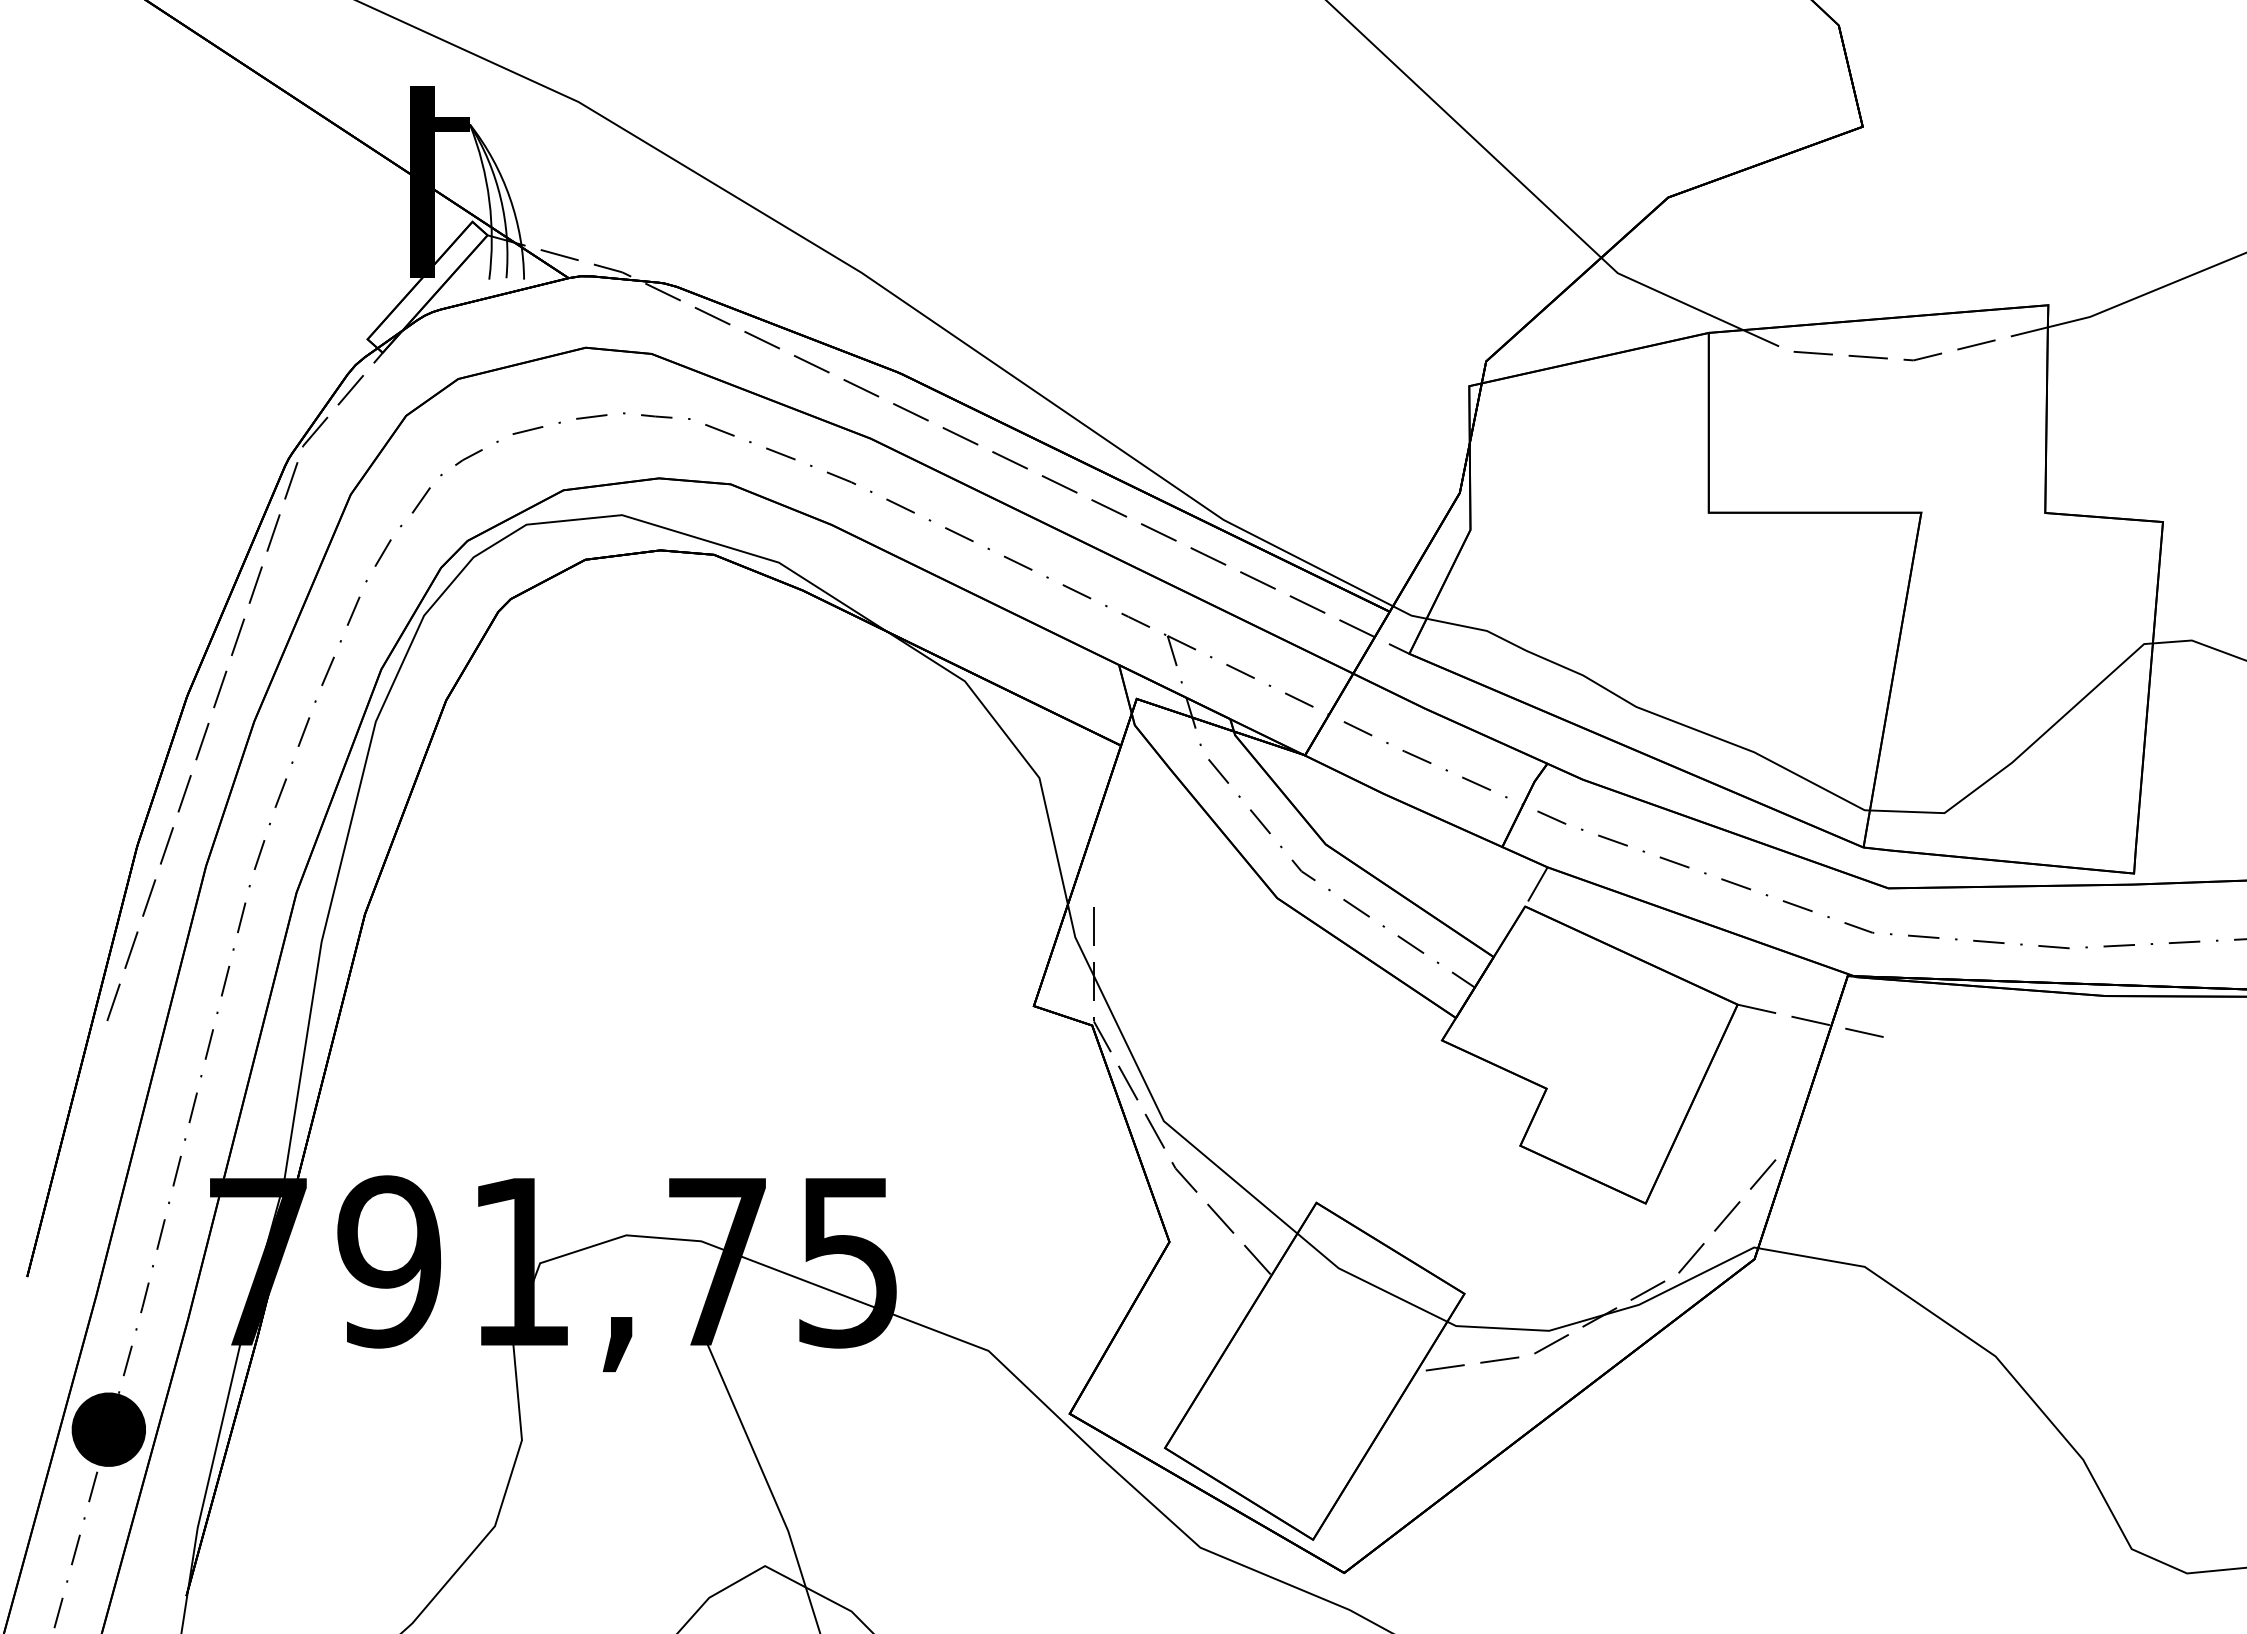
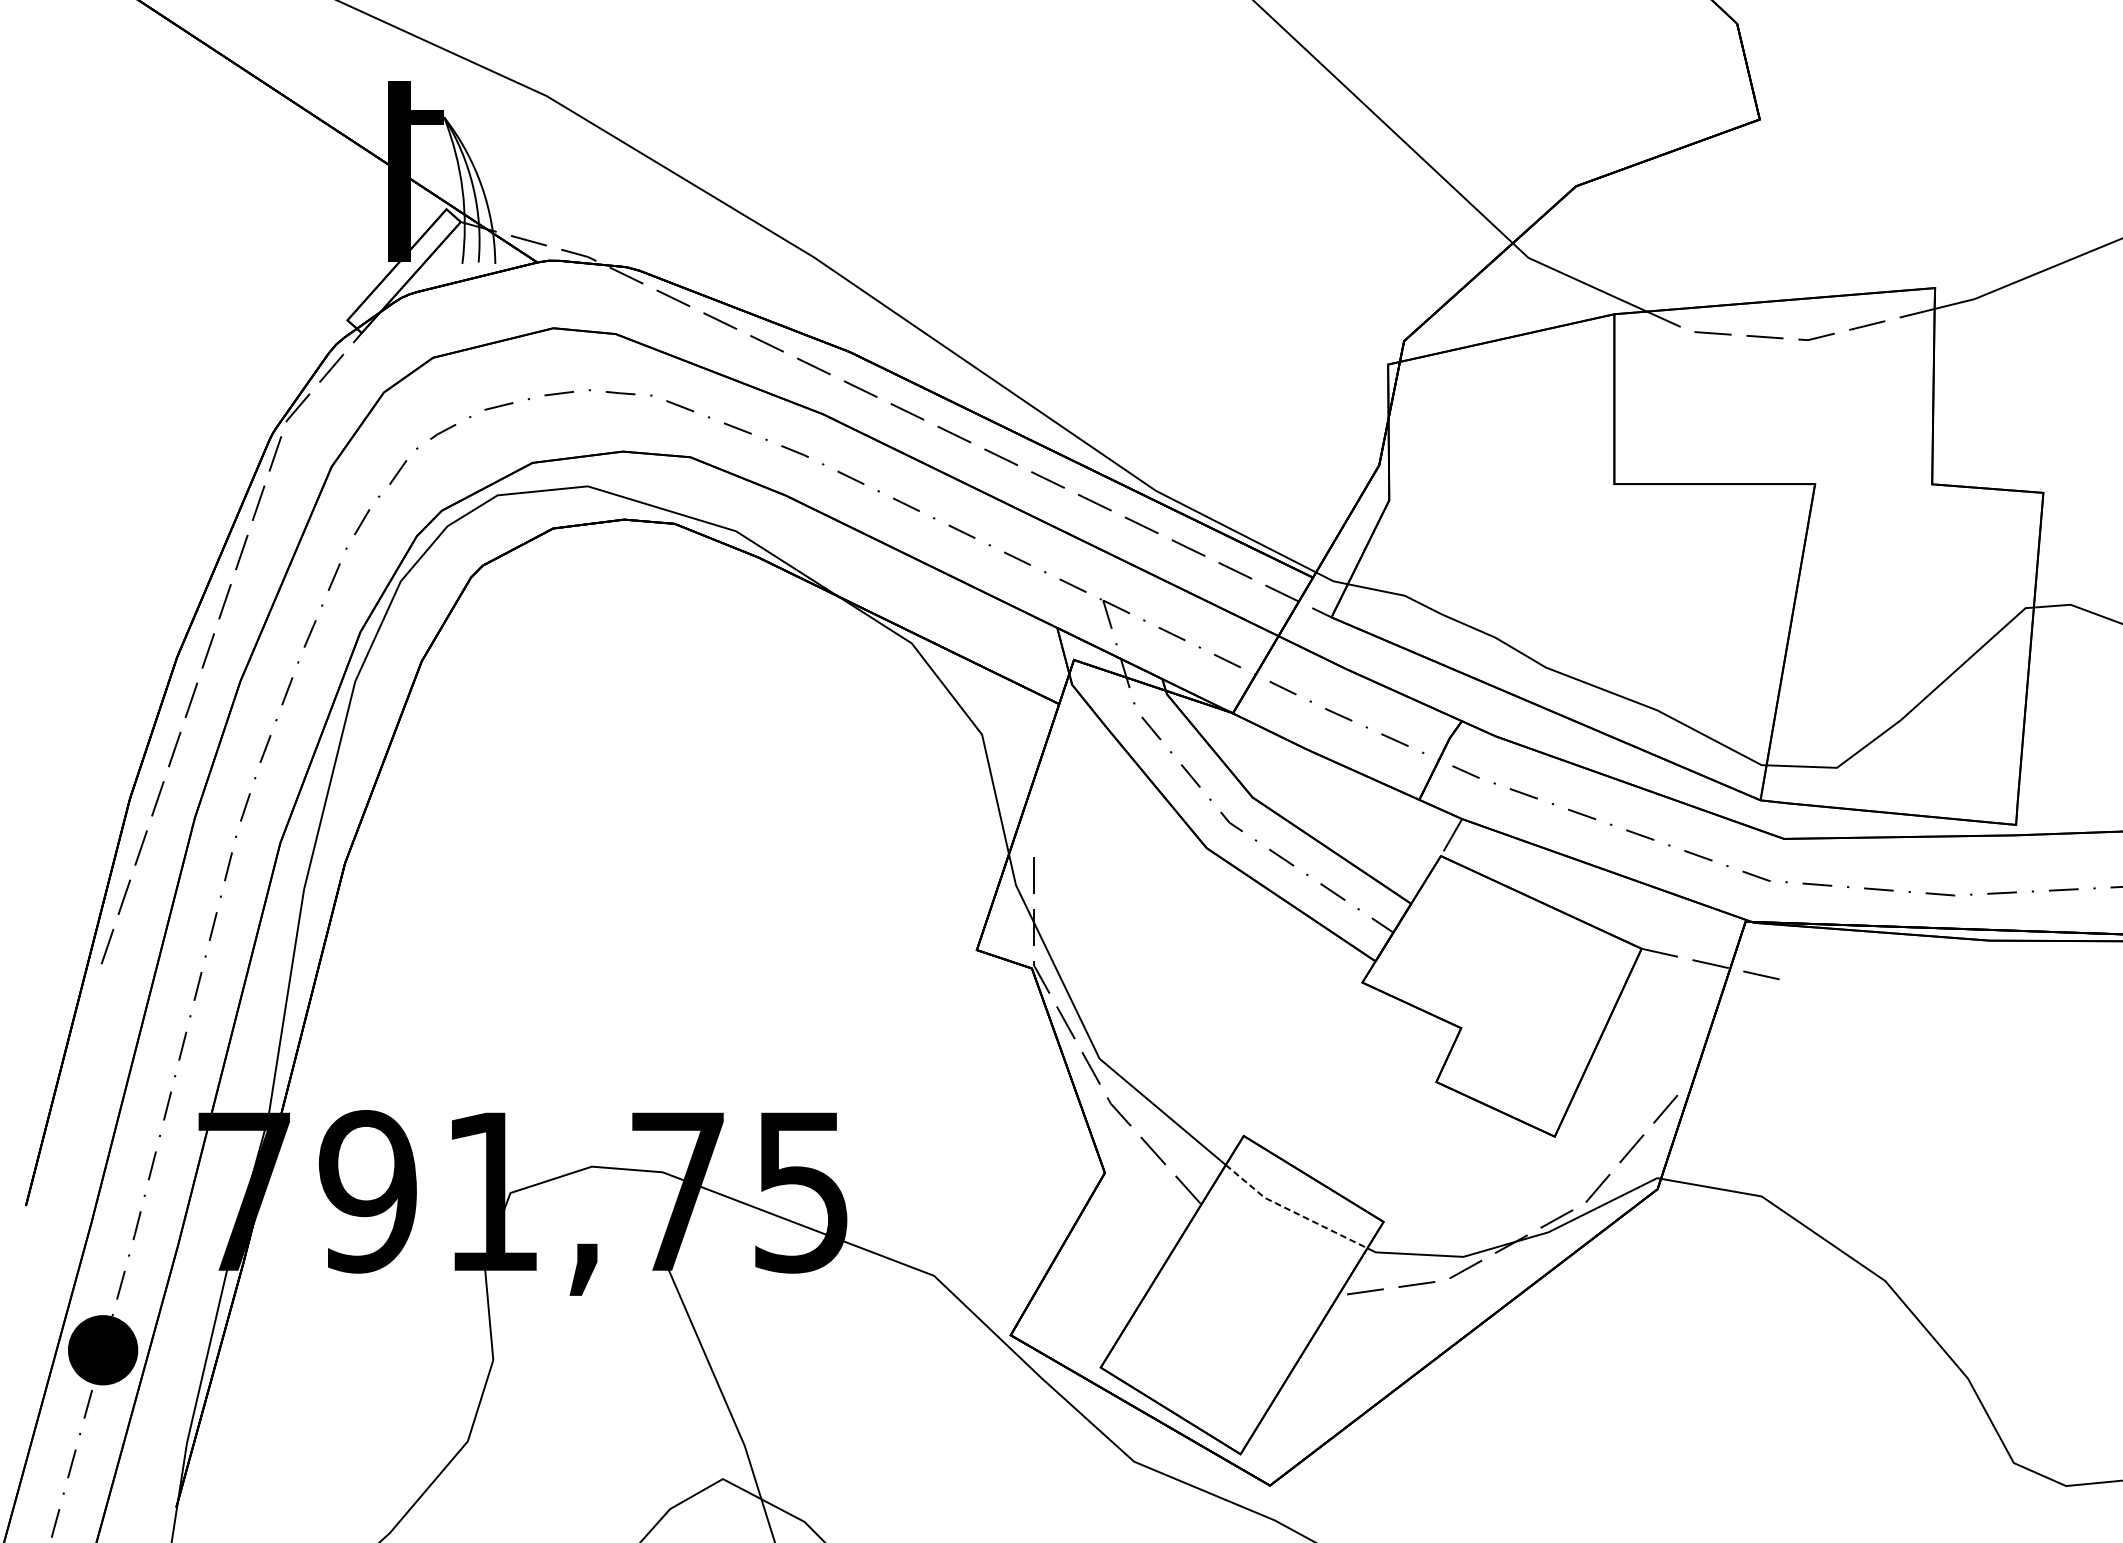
line: (1368, 1283) -> (1292, 1212), solid -> dashed

